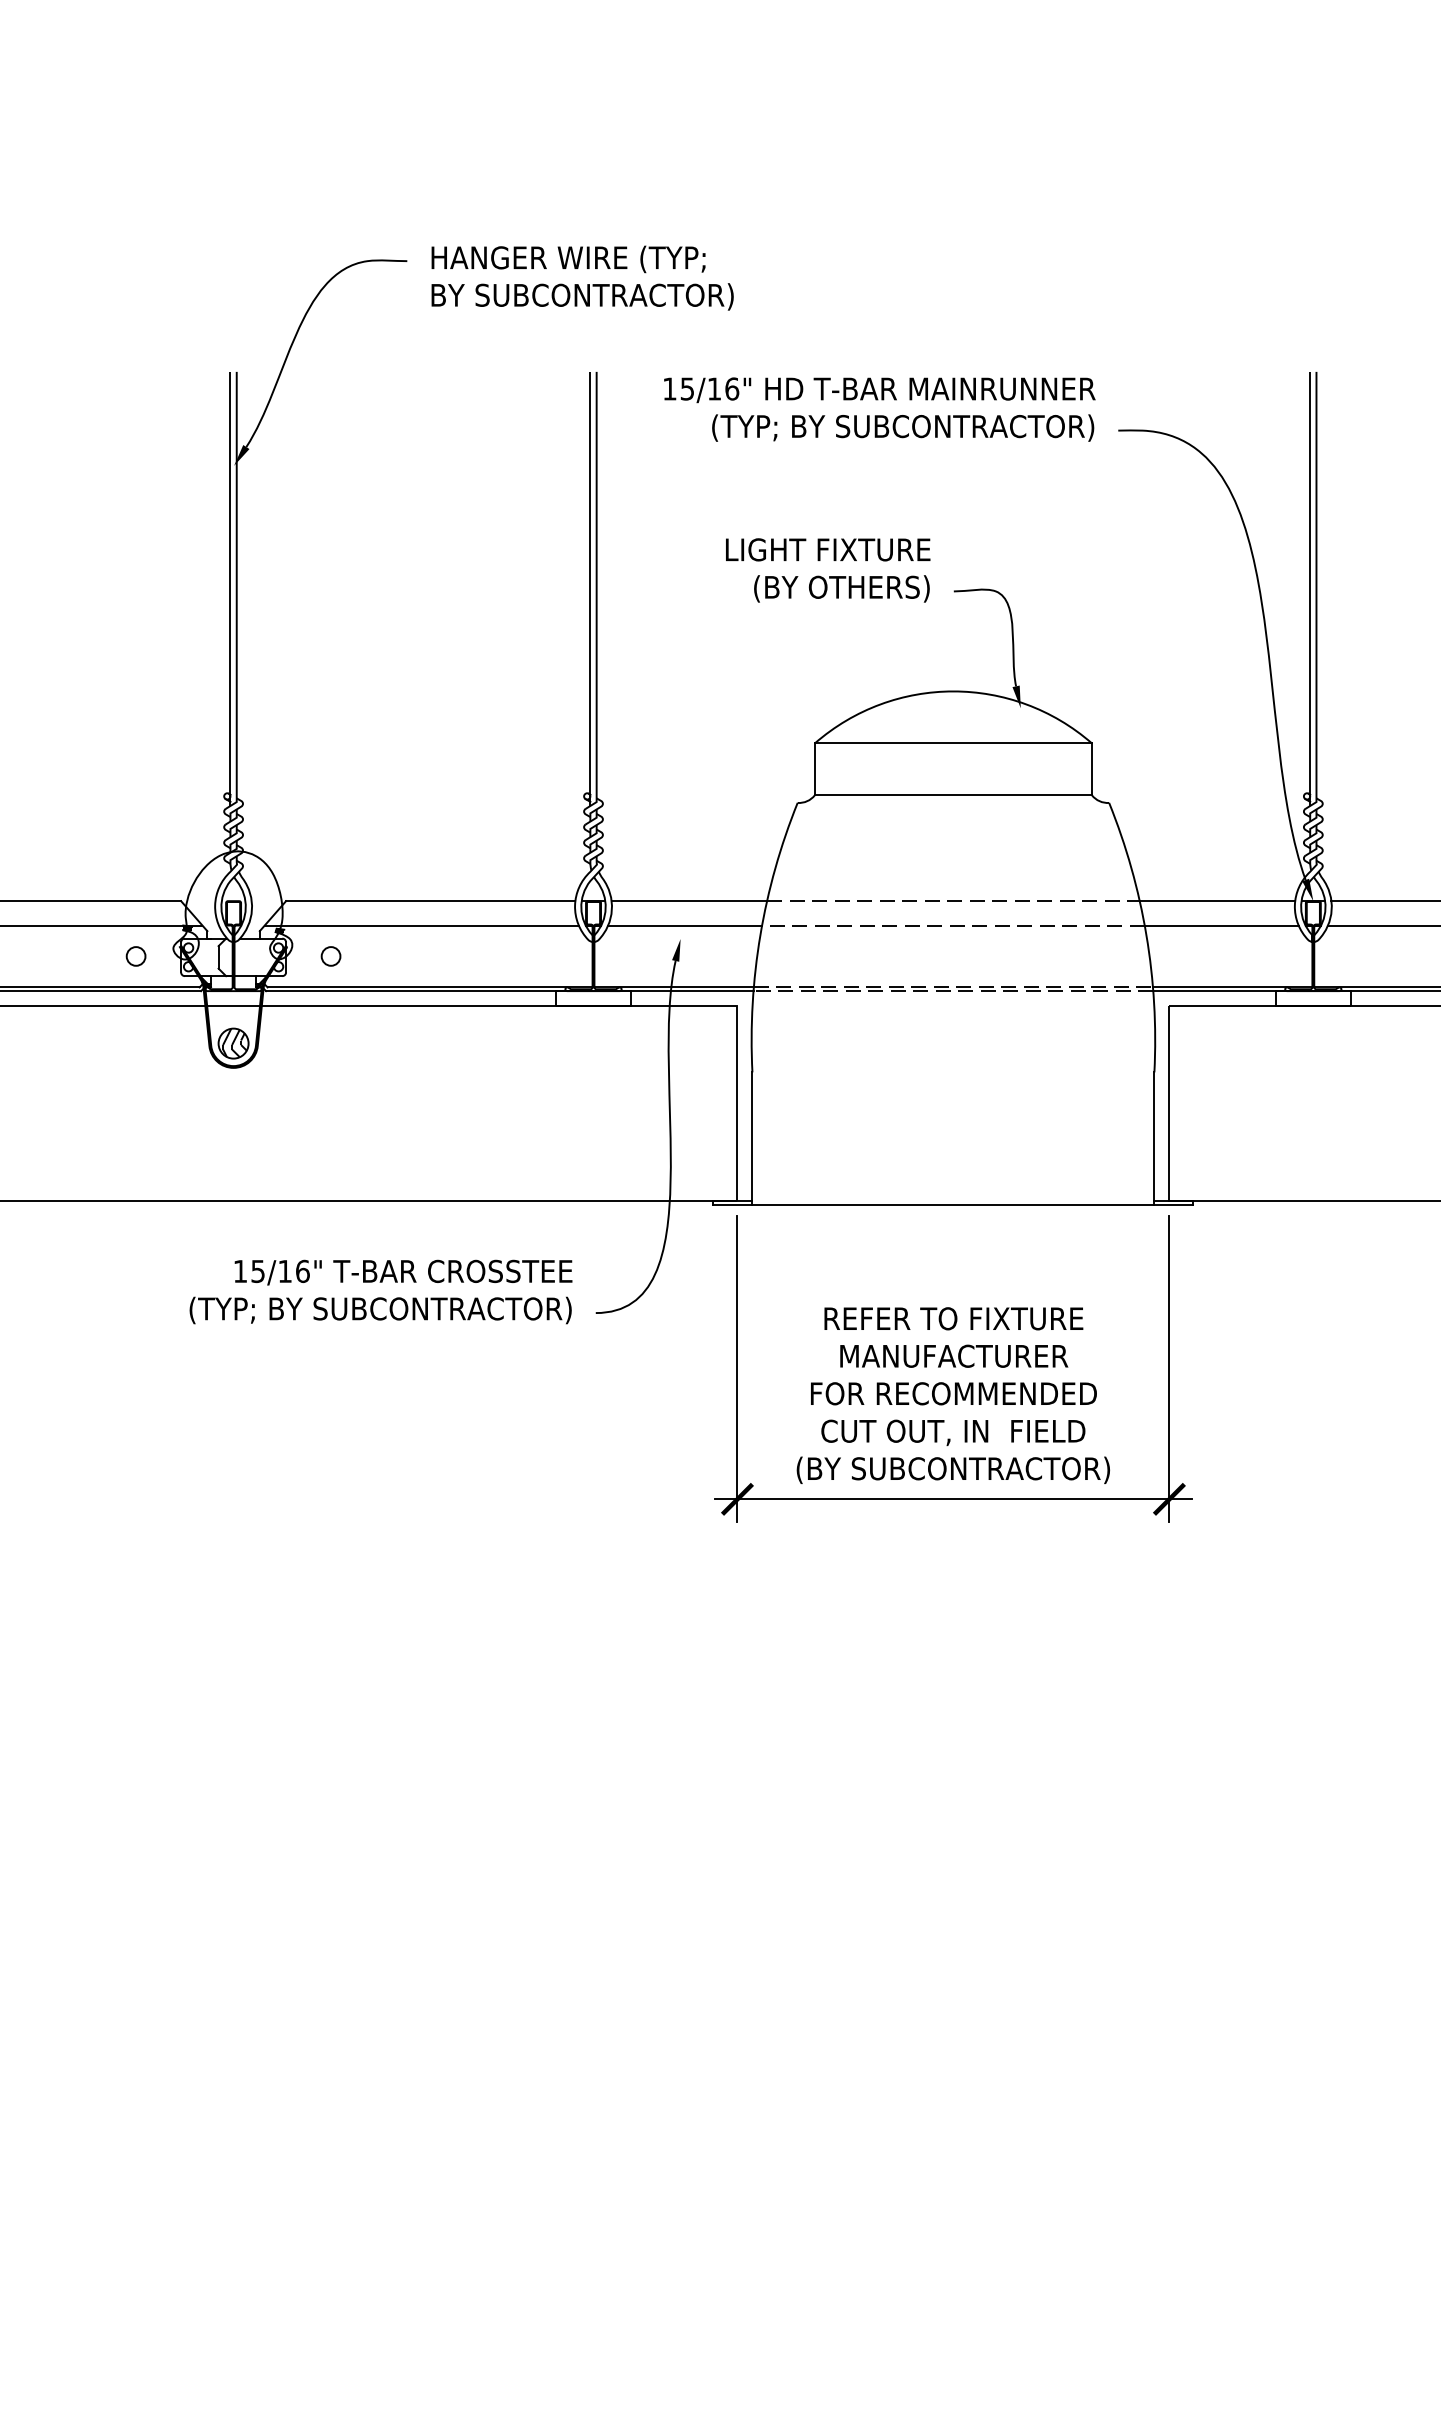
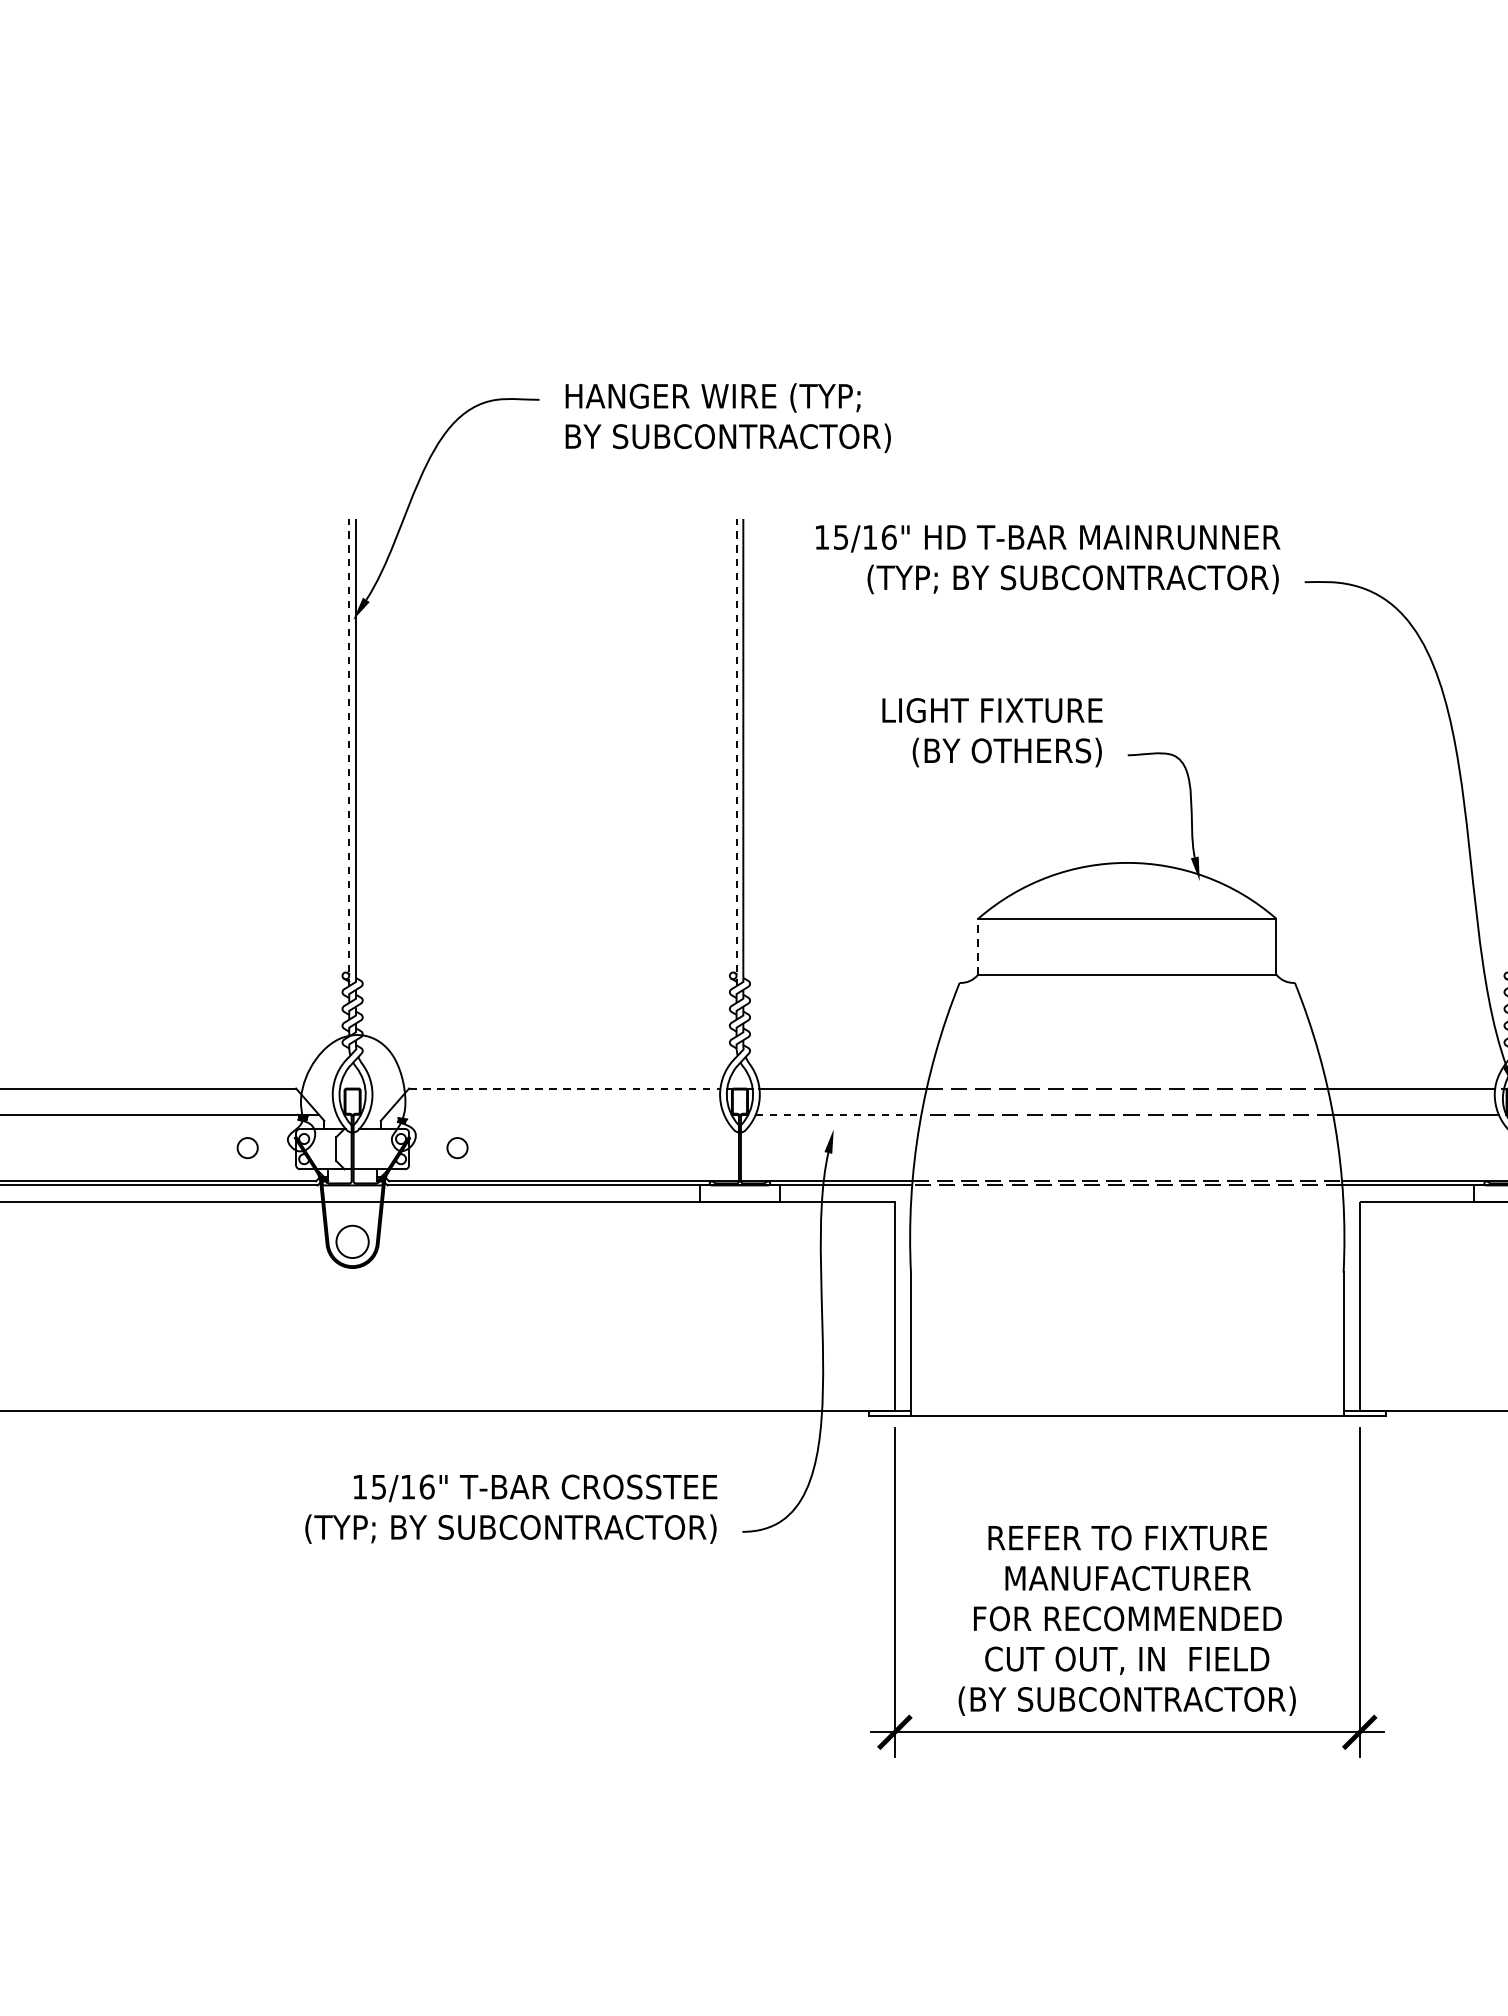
line: (230, 588) -> (349, 752), solid -> dashed
line: (590, 588) -> (736, 752), solid -> dashed
line: (814, 769) -> (977, 946), solid -> dashed
line: (430, 901) -> (564, 1088), solid -> dashed
line: (421, 925) -> (554, 1114), removed
line: (685, 925) -> (838, 1114), solid -> dashed
hatch: (234, 1042) -> (353, 1240), removed

